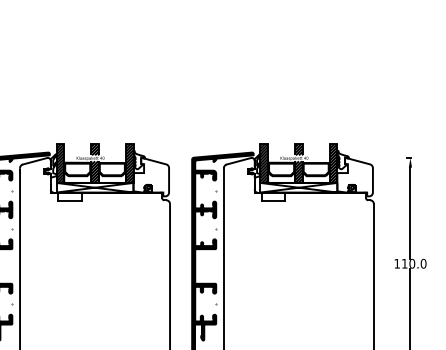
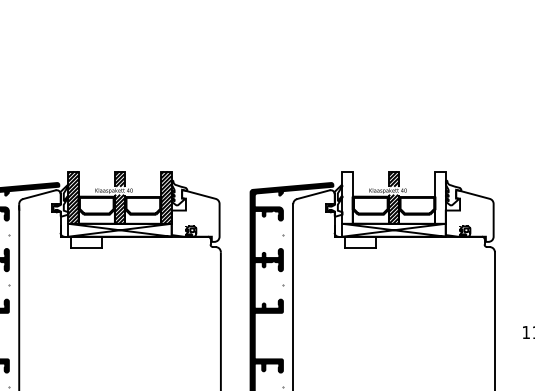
hatch: (264, 163) -> (347, 197), removed
hatch: (333, 163) -> (440, 197), removed

